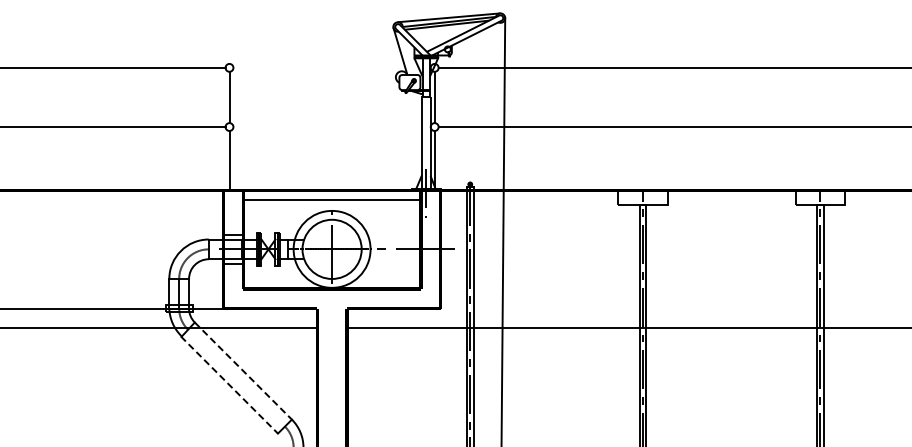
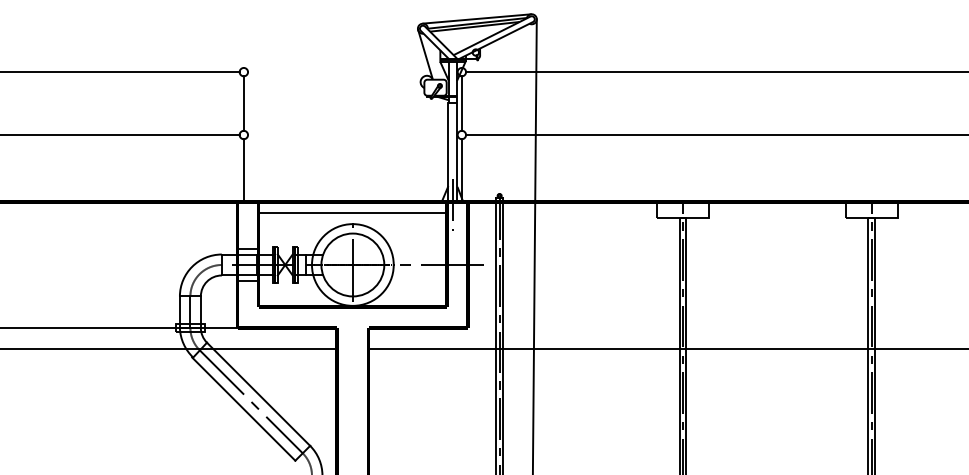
line: (243, 371) -> (258, 394), dashed -> solid
line: (235, 377) -> (250, 401), added
line: (229, 385) -> (243, 409), dashed -> solid

